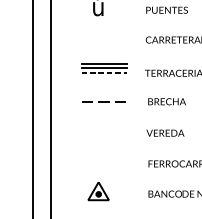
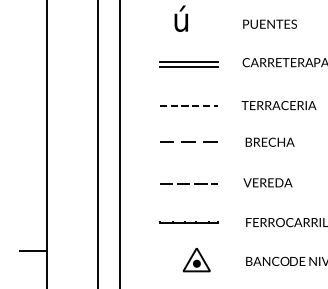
part: (103, 66) -> (188, 64), moved
line: (103, 134) -> (188, 184), added
line: (103, 163) -> (188, 222), added
part: (98, 191) -> (196, 260), moved

